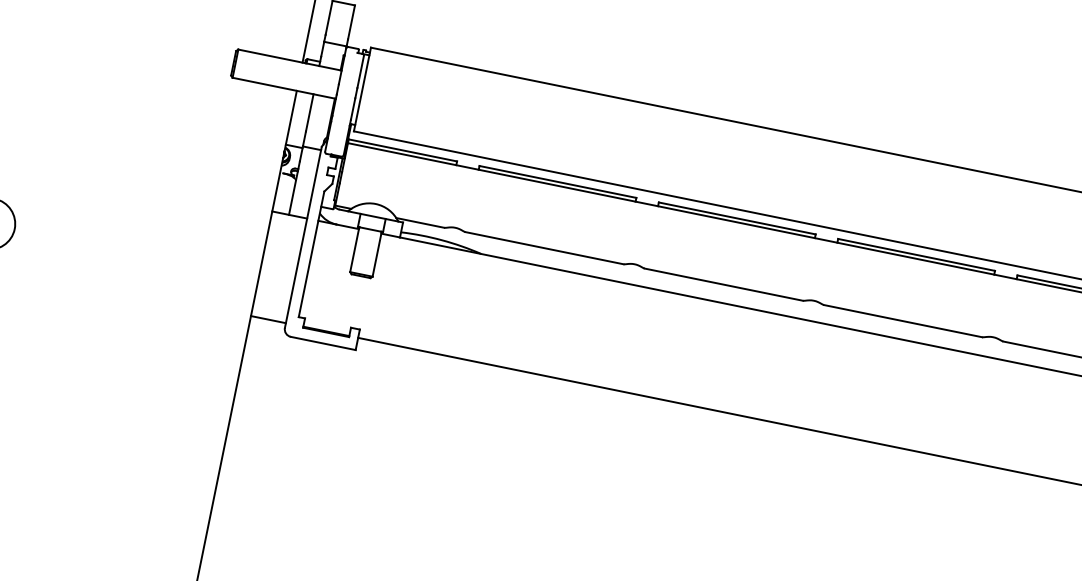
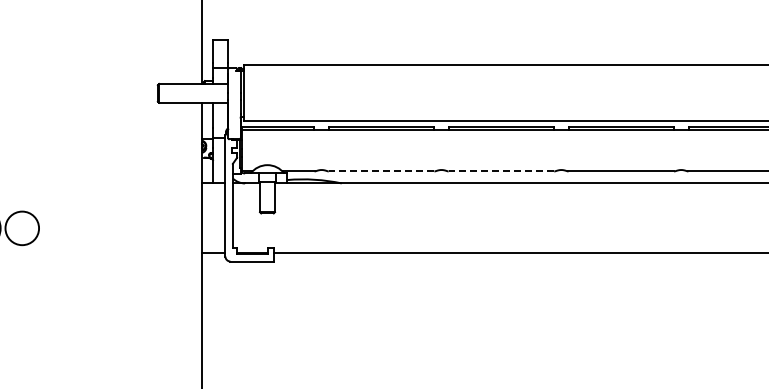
line: (544, 248) -> (381, 171), solid -> dashed
line: (723, 284) -> (501, 171), solid -> dashed

